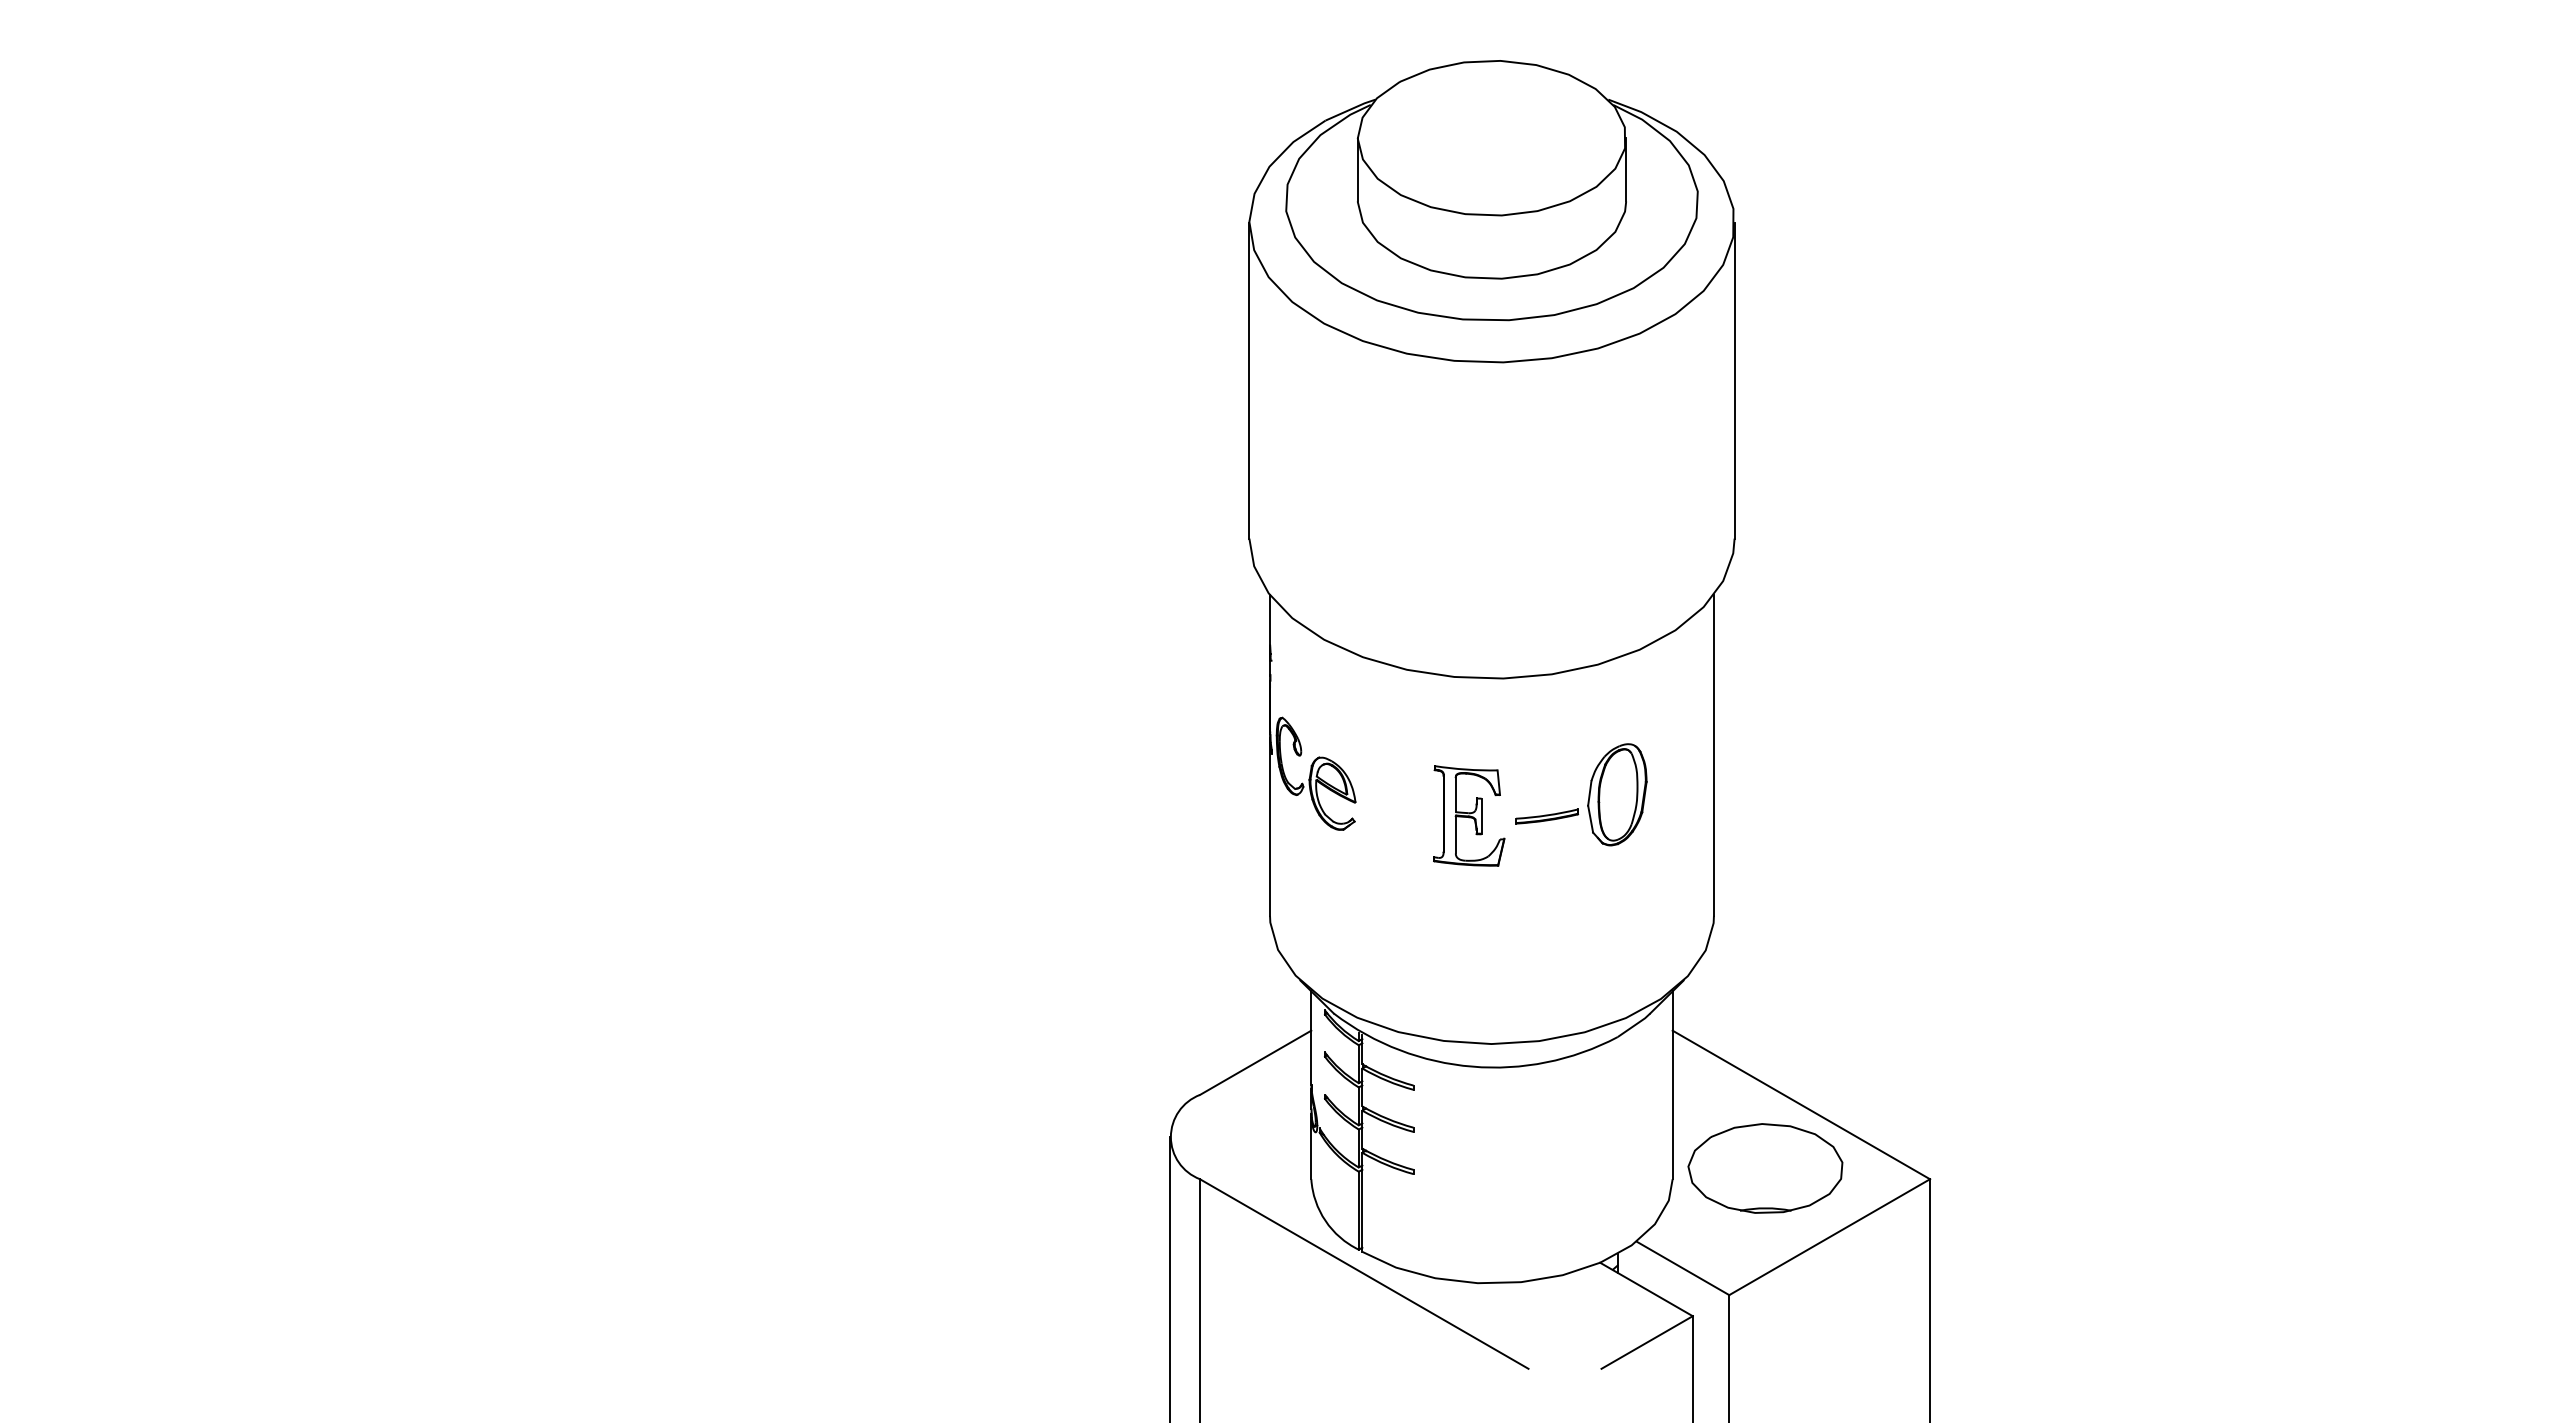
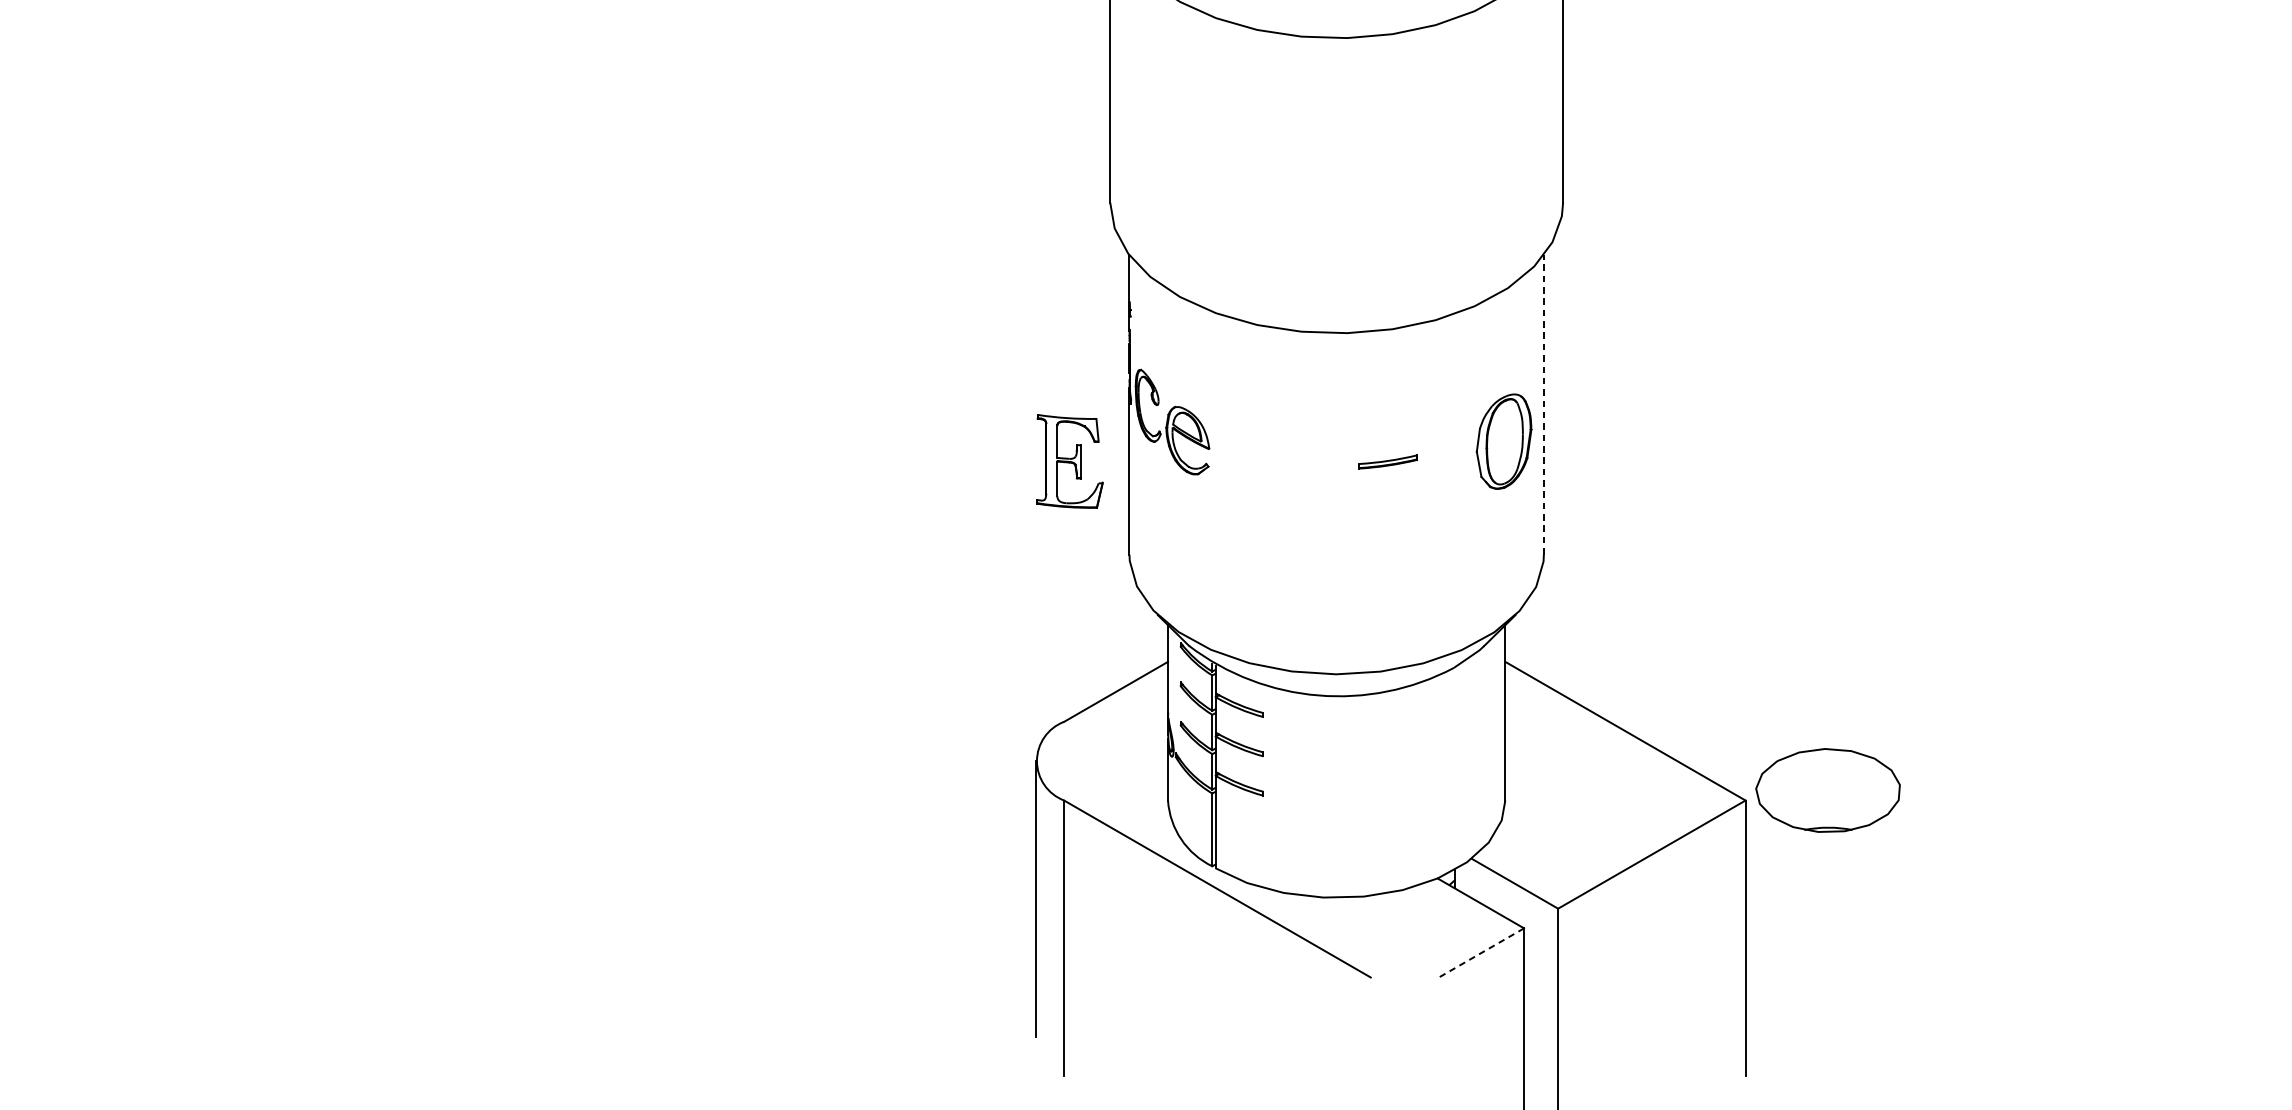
line: (1713, 755) -> (1543, 405), solid -> dashed
part: (1617, 794) -> (1504, 441), moved
part: (1469, 815) -> (1070, 461), moved
part: (1765, 1168) -> (1828, 790), moved
line: (1647, 1342) -> (1481, 952), solid -> dashed

